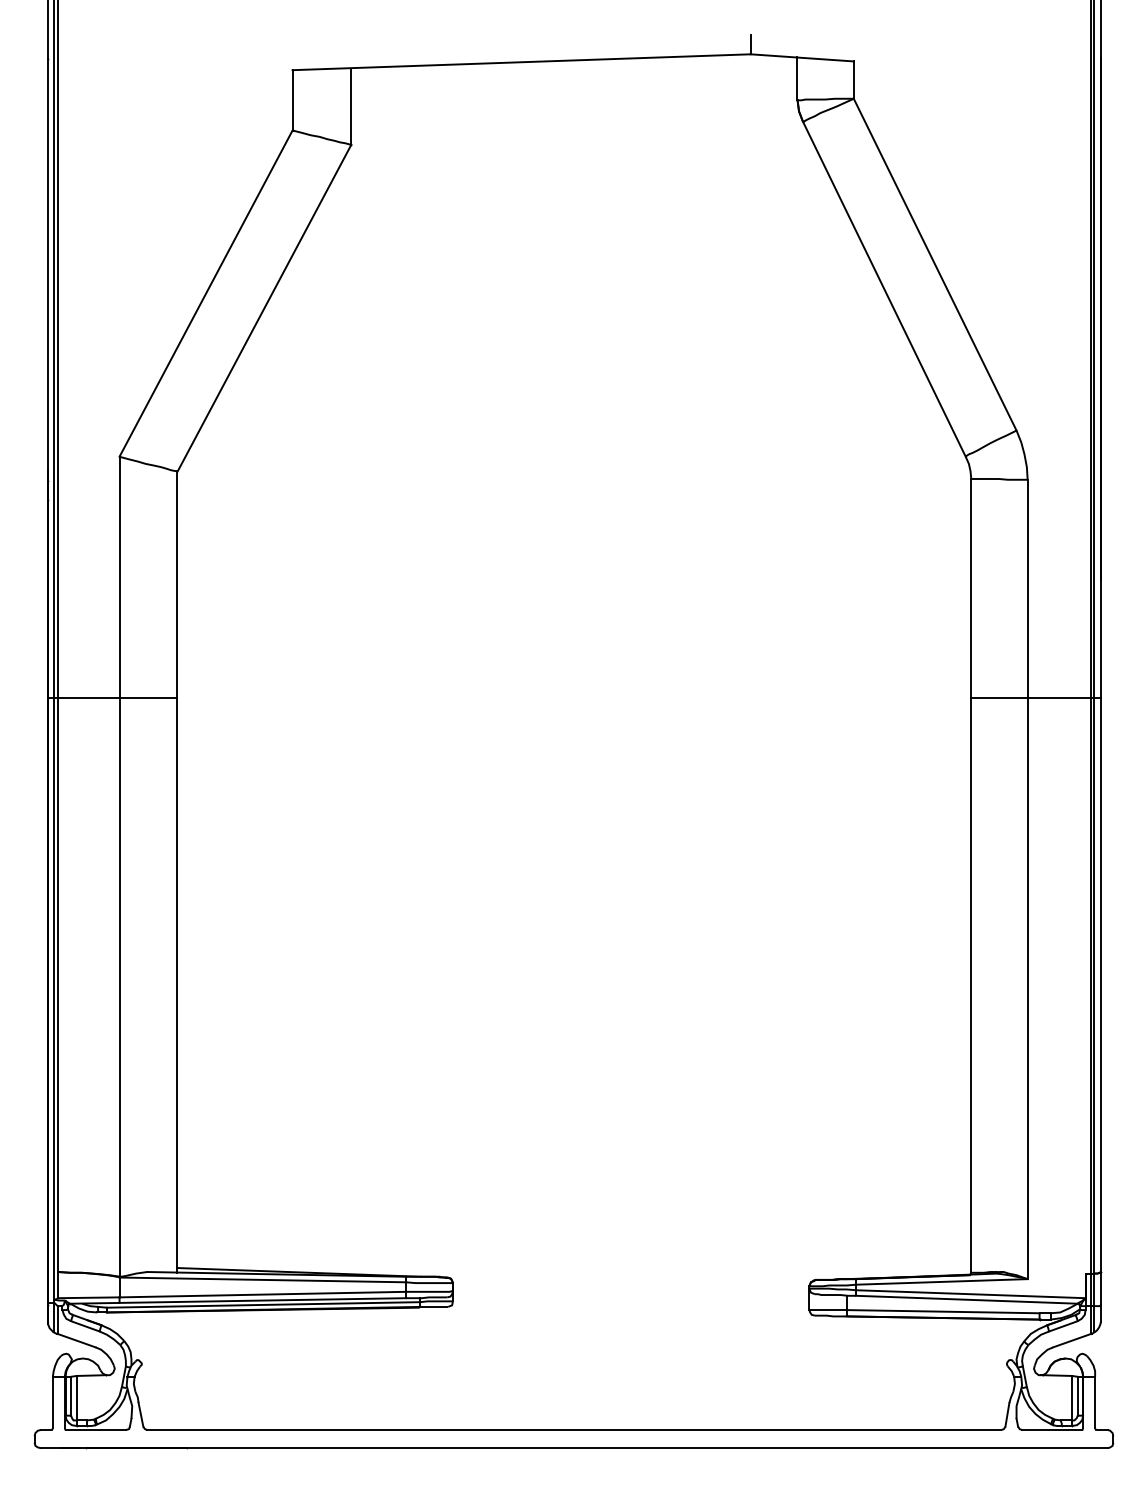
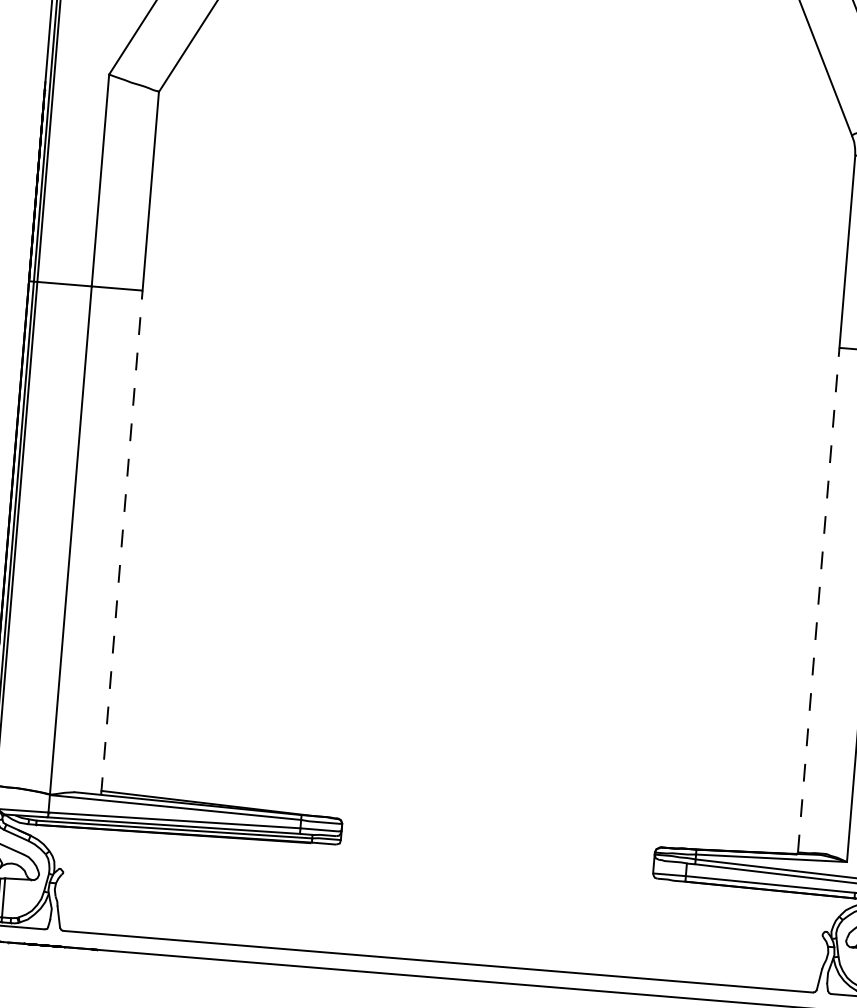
line: (177, 984) -> (121, 542), solid -> dashed
line: (971, 984) -> (818, 599), solid -> dashed

